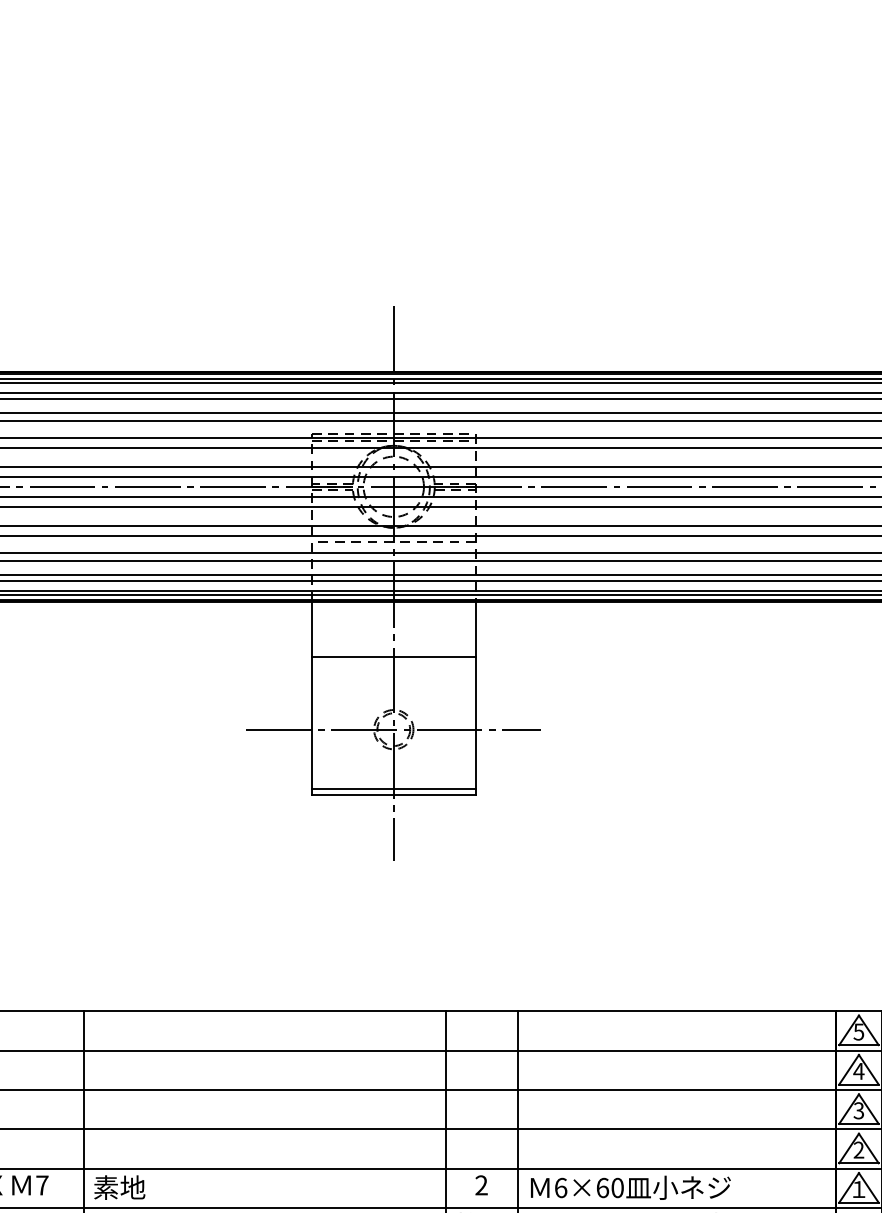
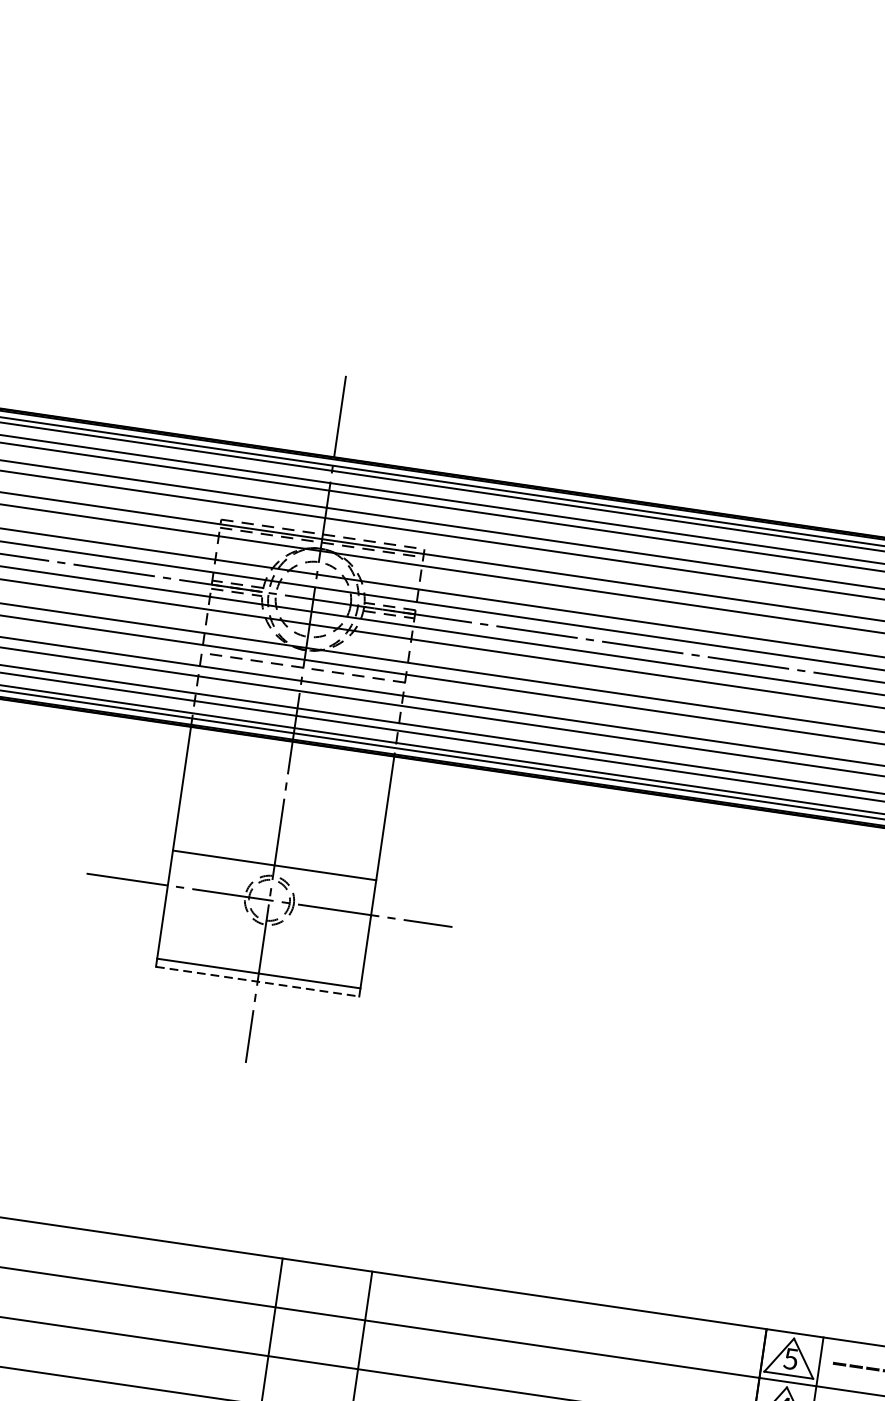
line: (393, 657) -> (274, 865), moved
line: (394, 795) -> (258, 982), solid -> dashed

